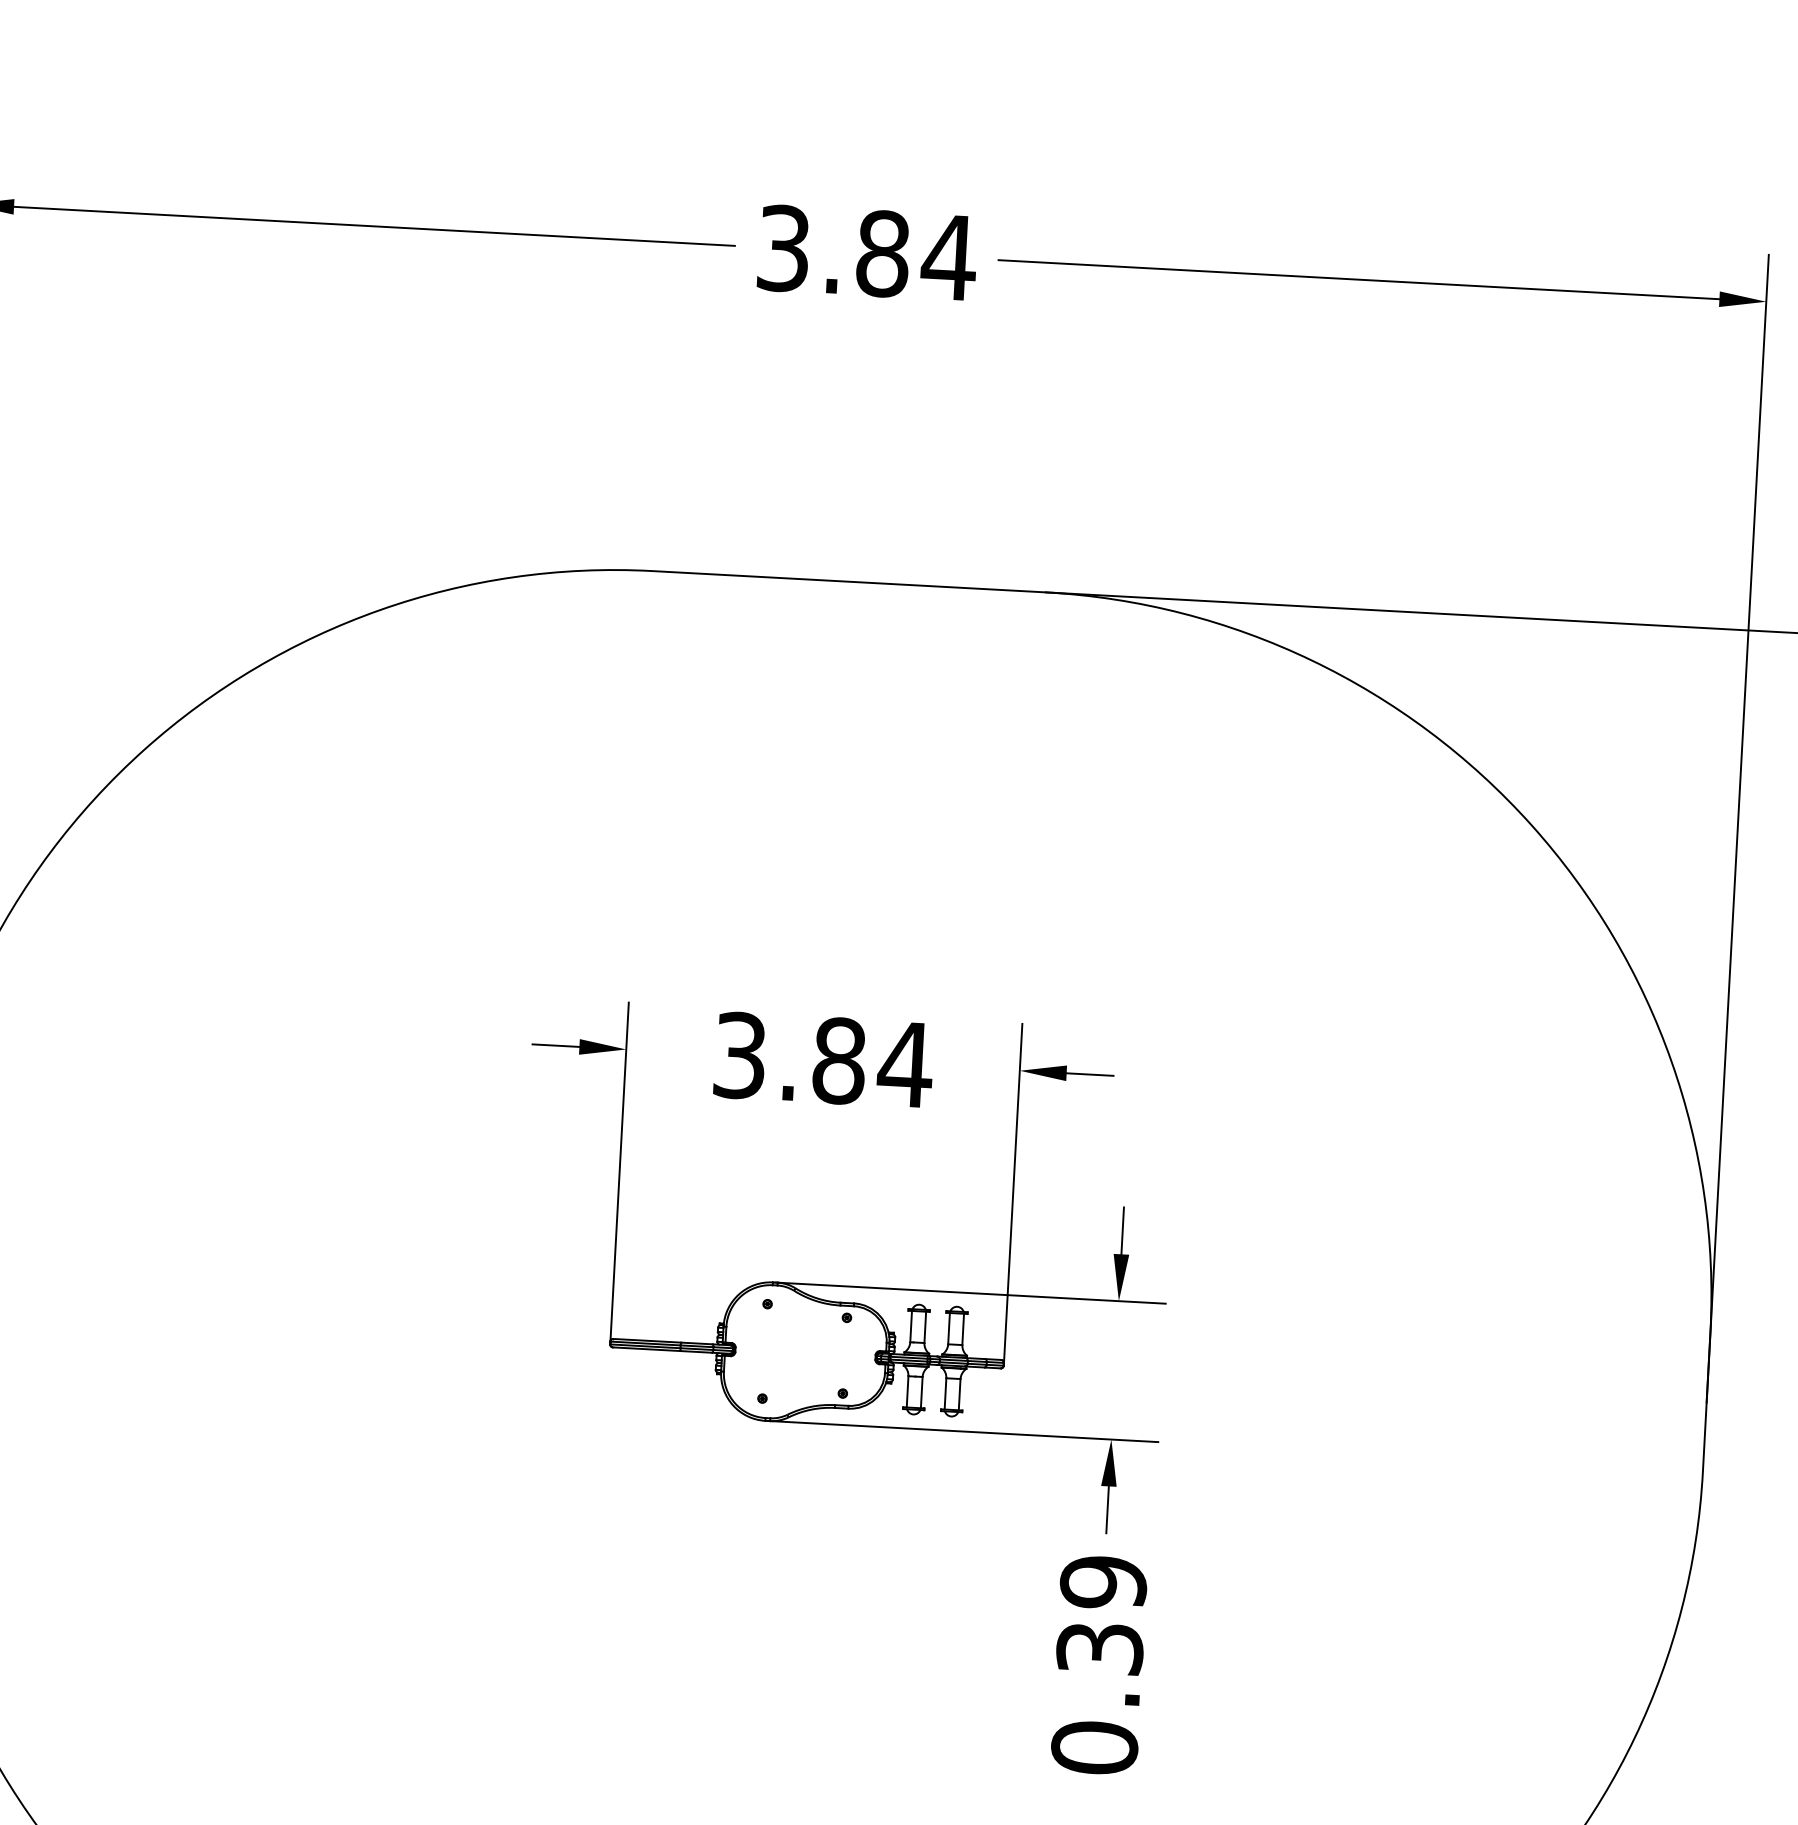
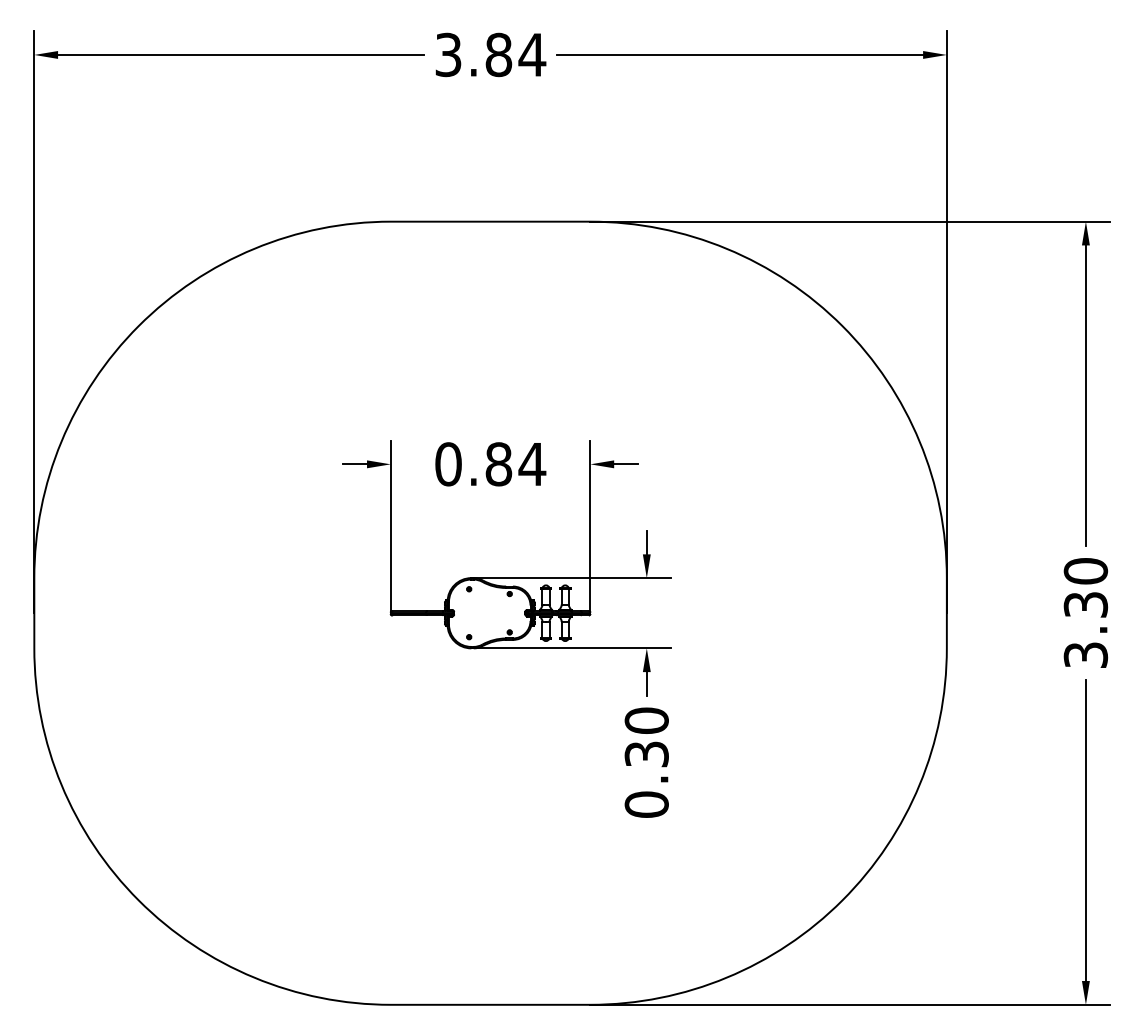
text: (740, 1055) -> (448, 464), 3.84 -> 0.84
text: (1103, 1581) -> (646, 720), 0.39 -> 0.30

